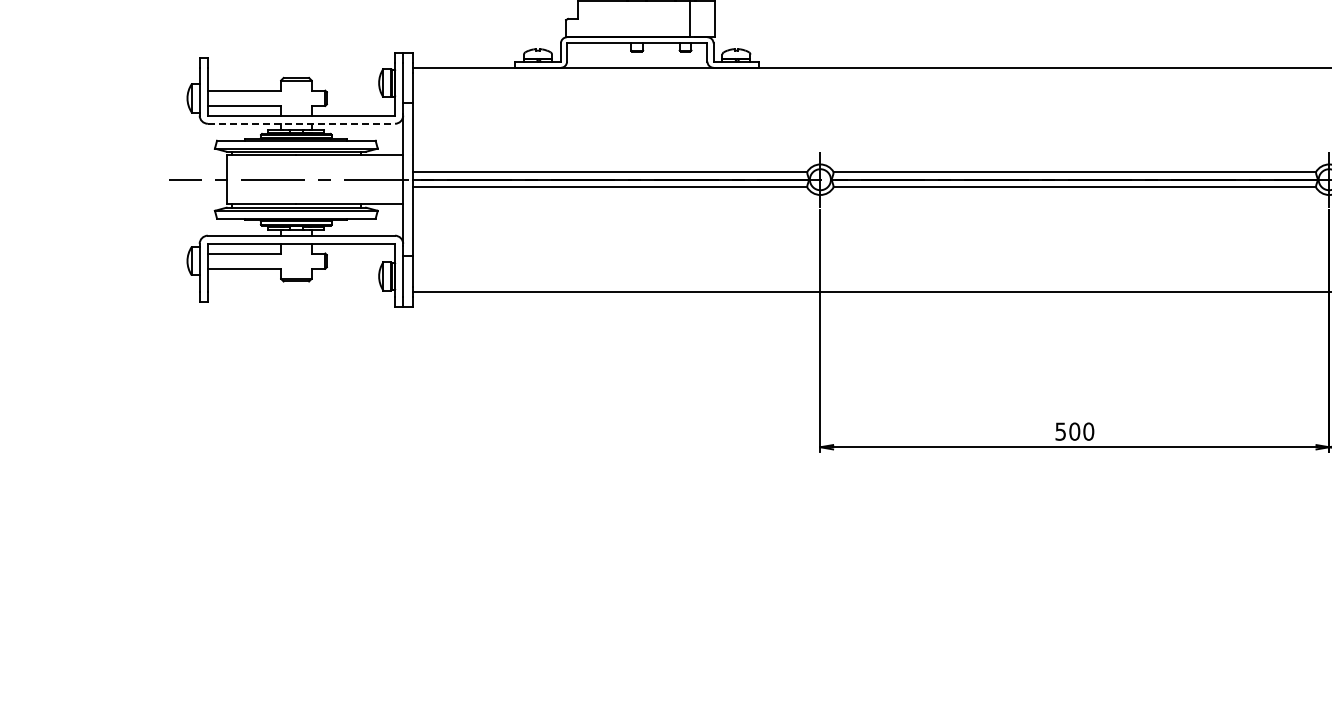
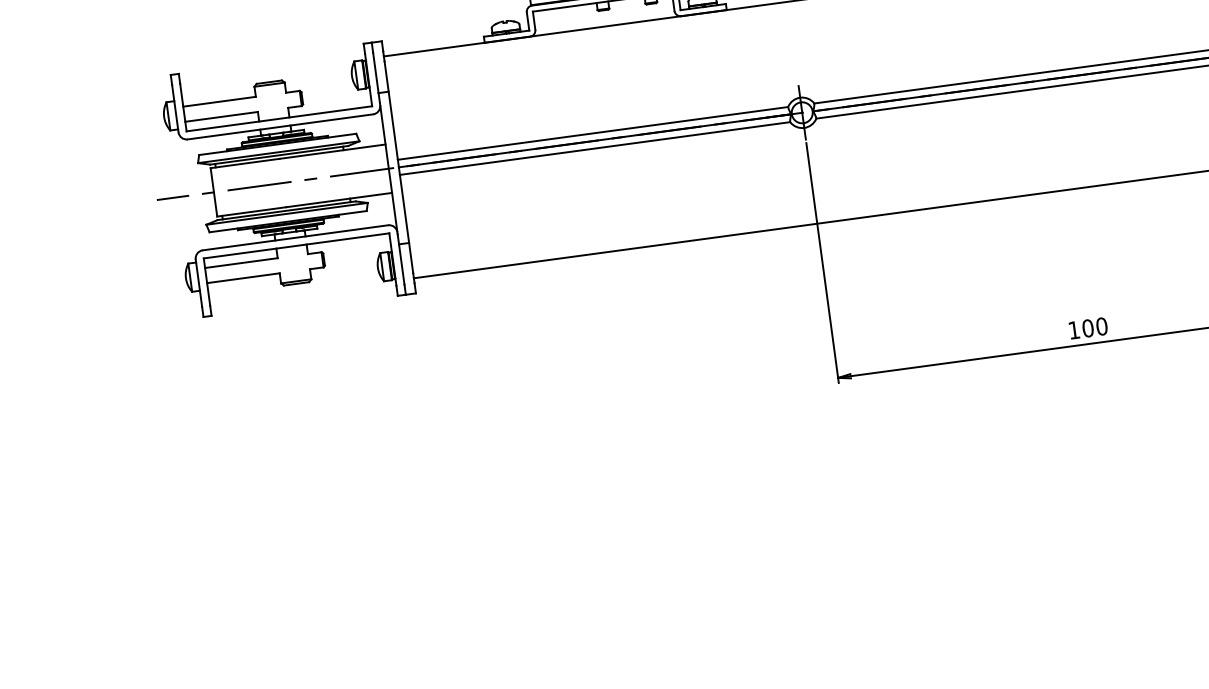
line: (301, 123) -> (280, 126), dashed -> solid
text: (1060, 431) -> (1073, 330), 500 -> 100

